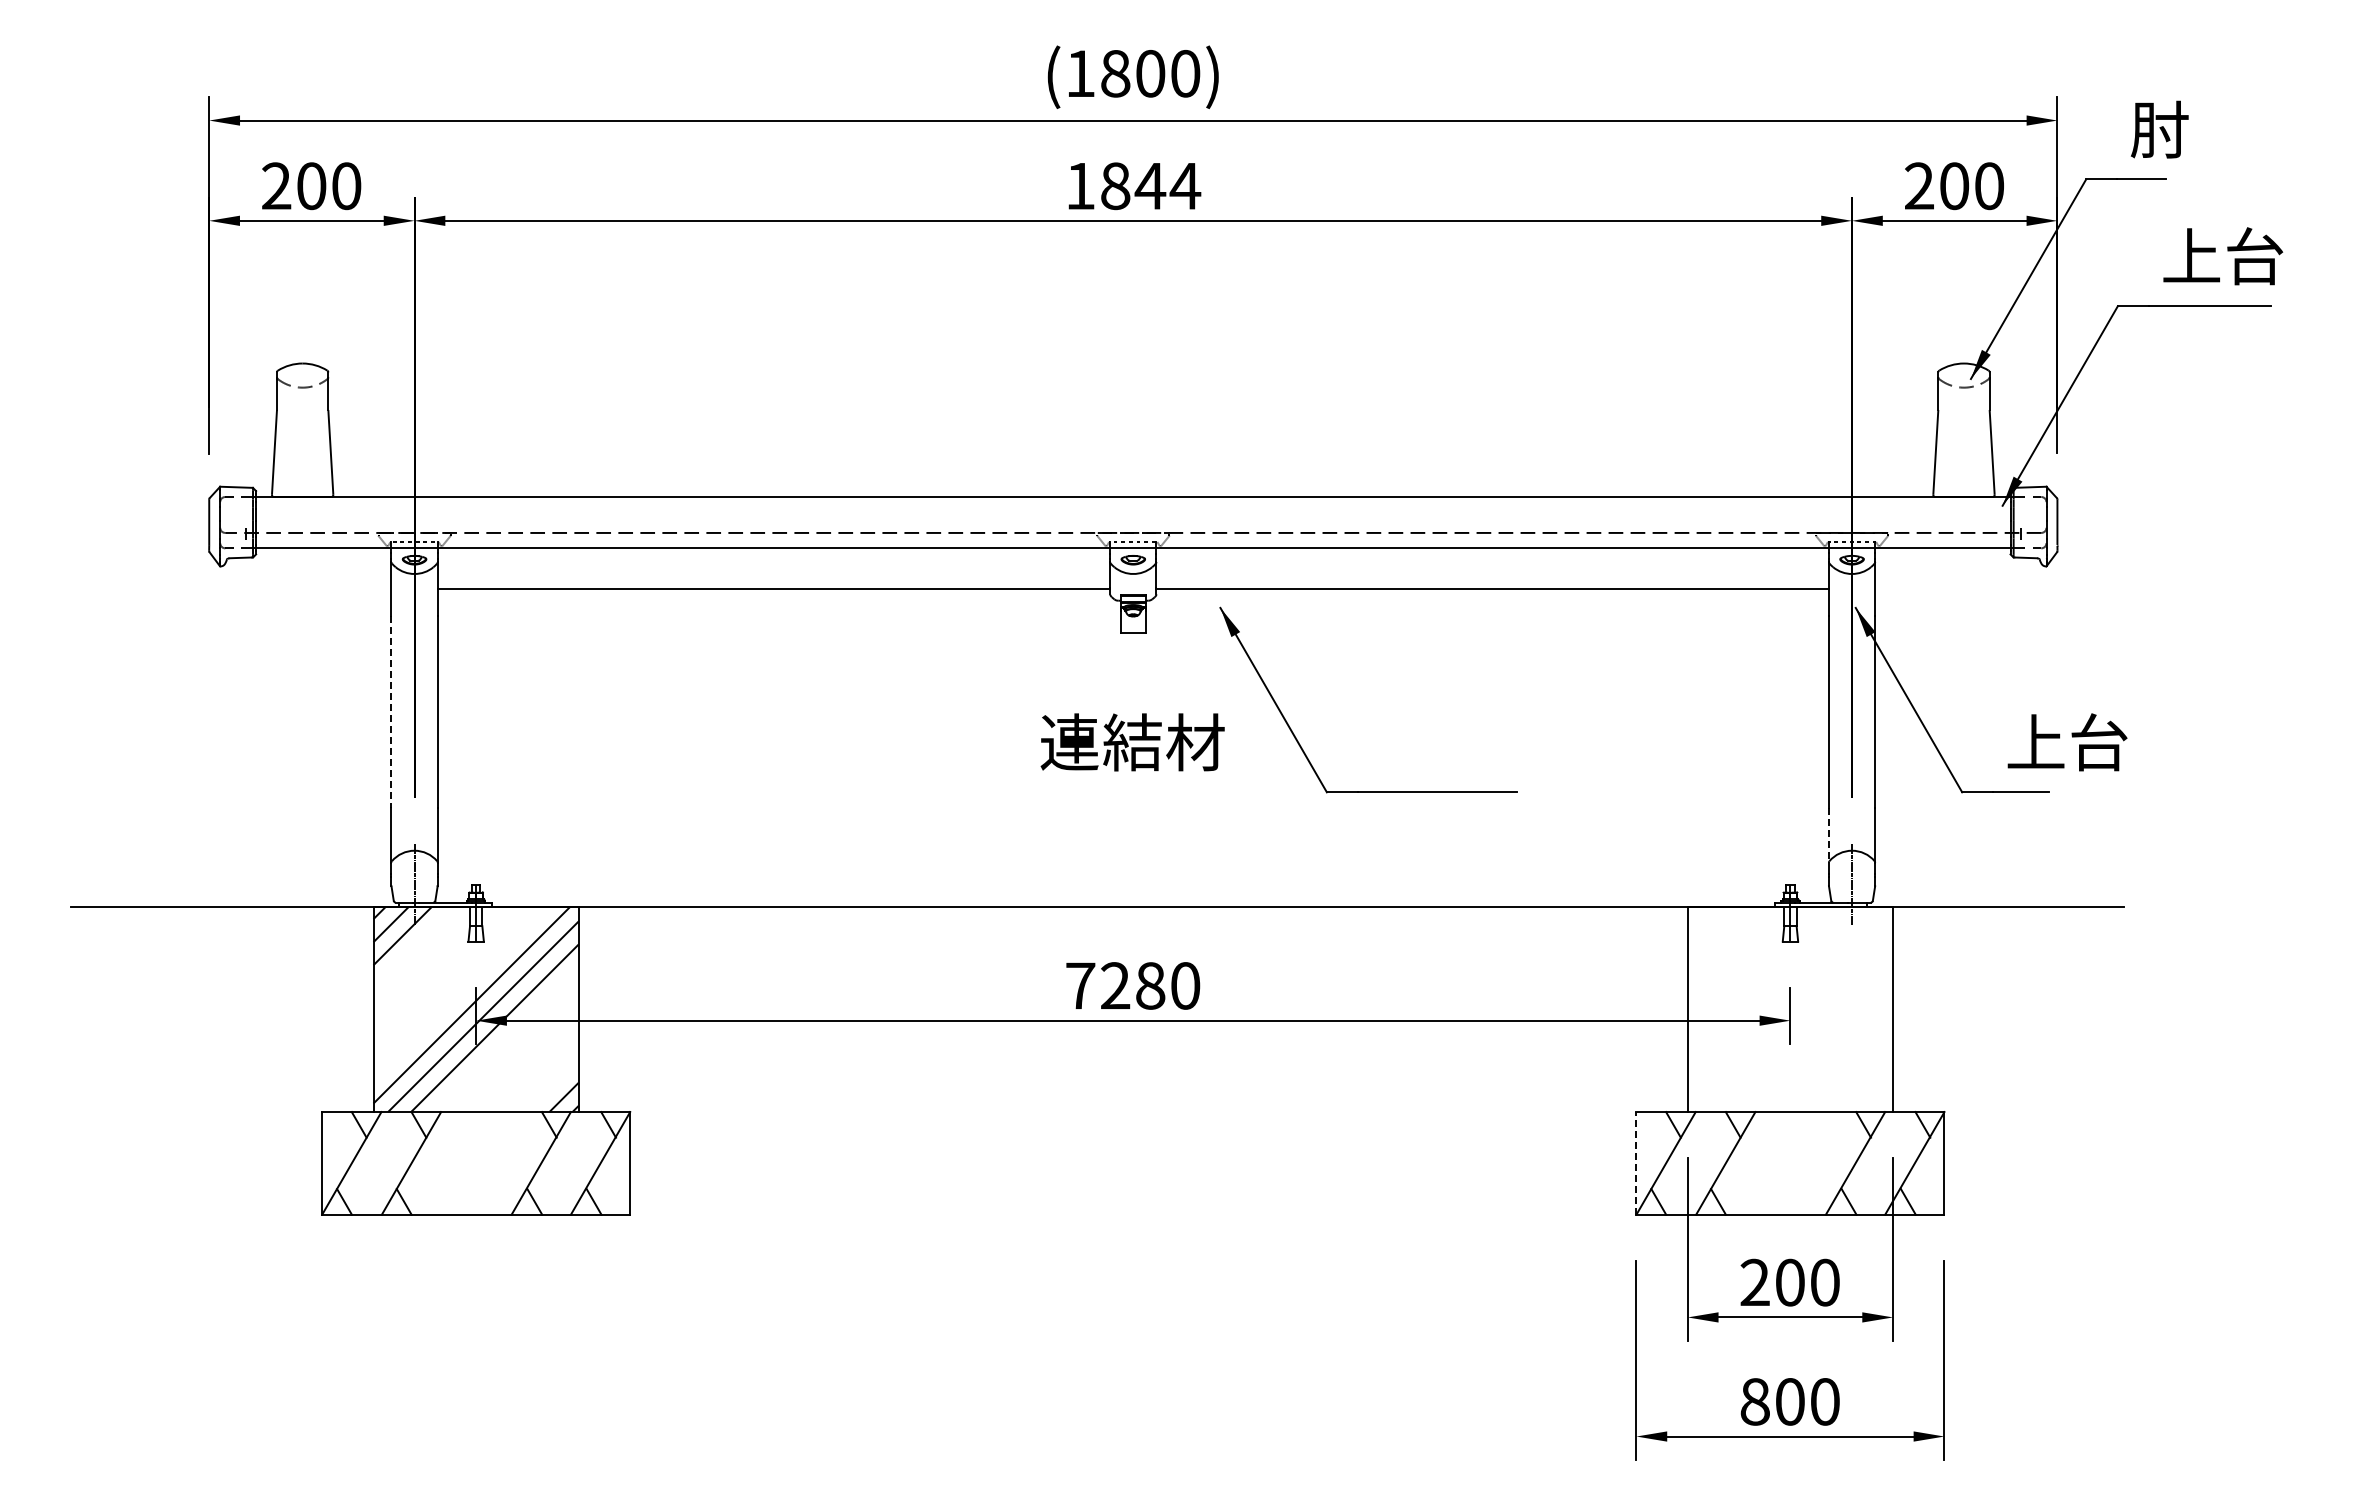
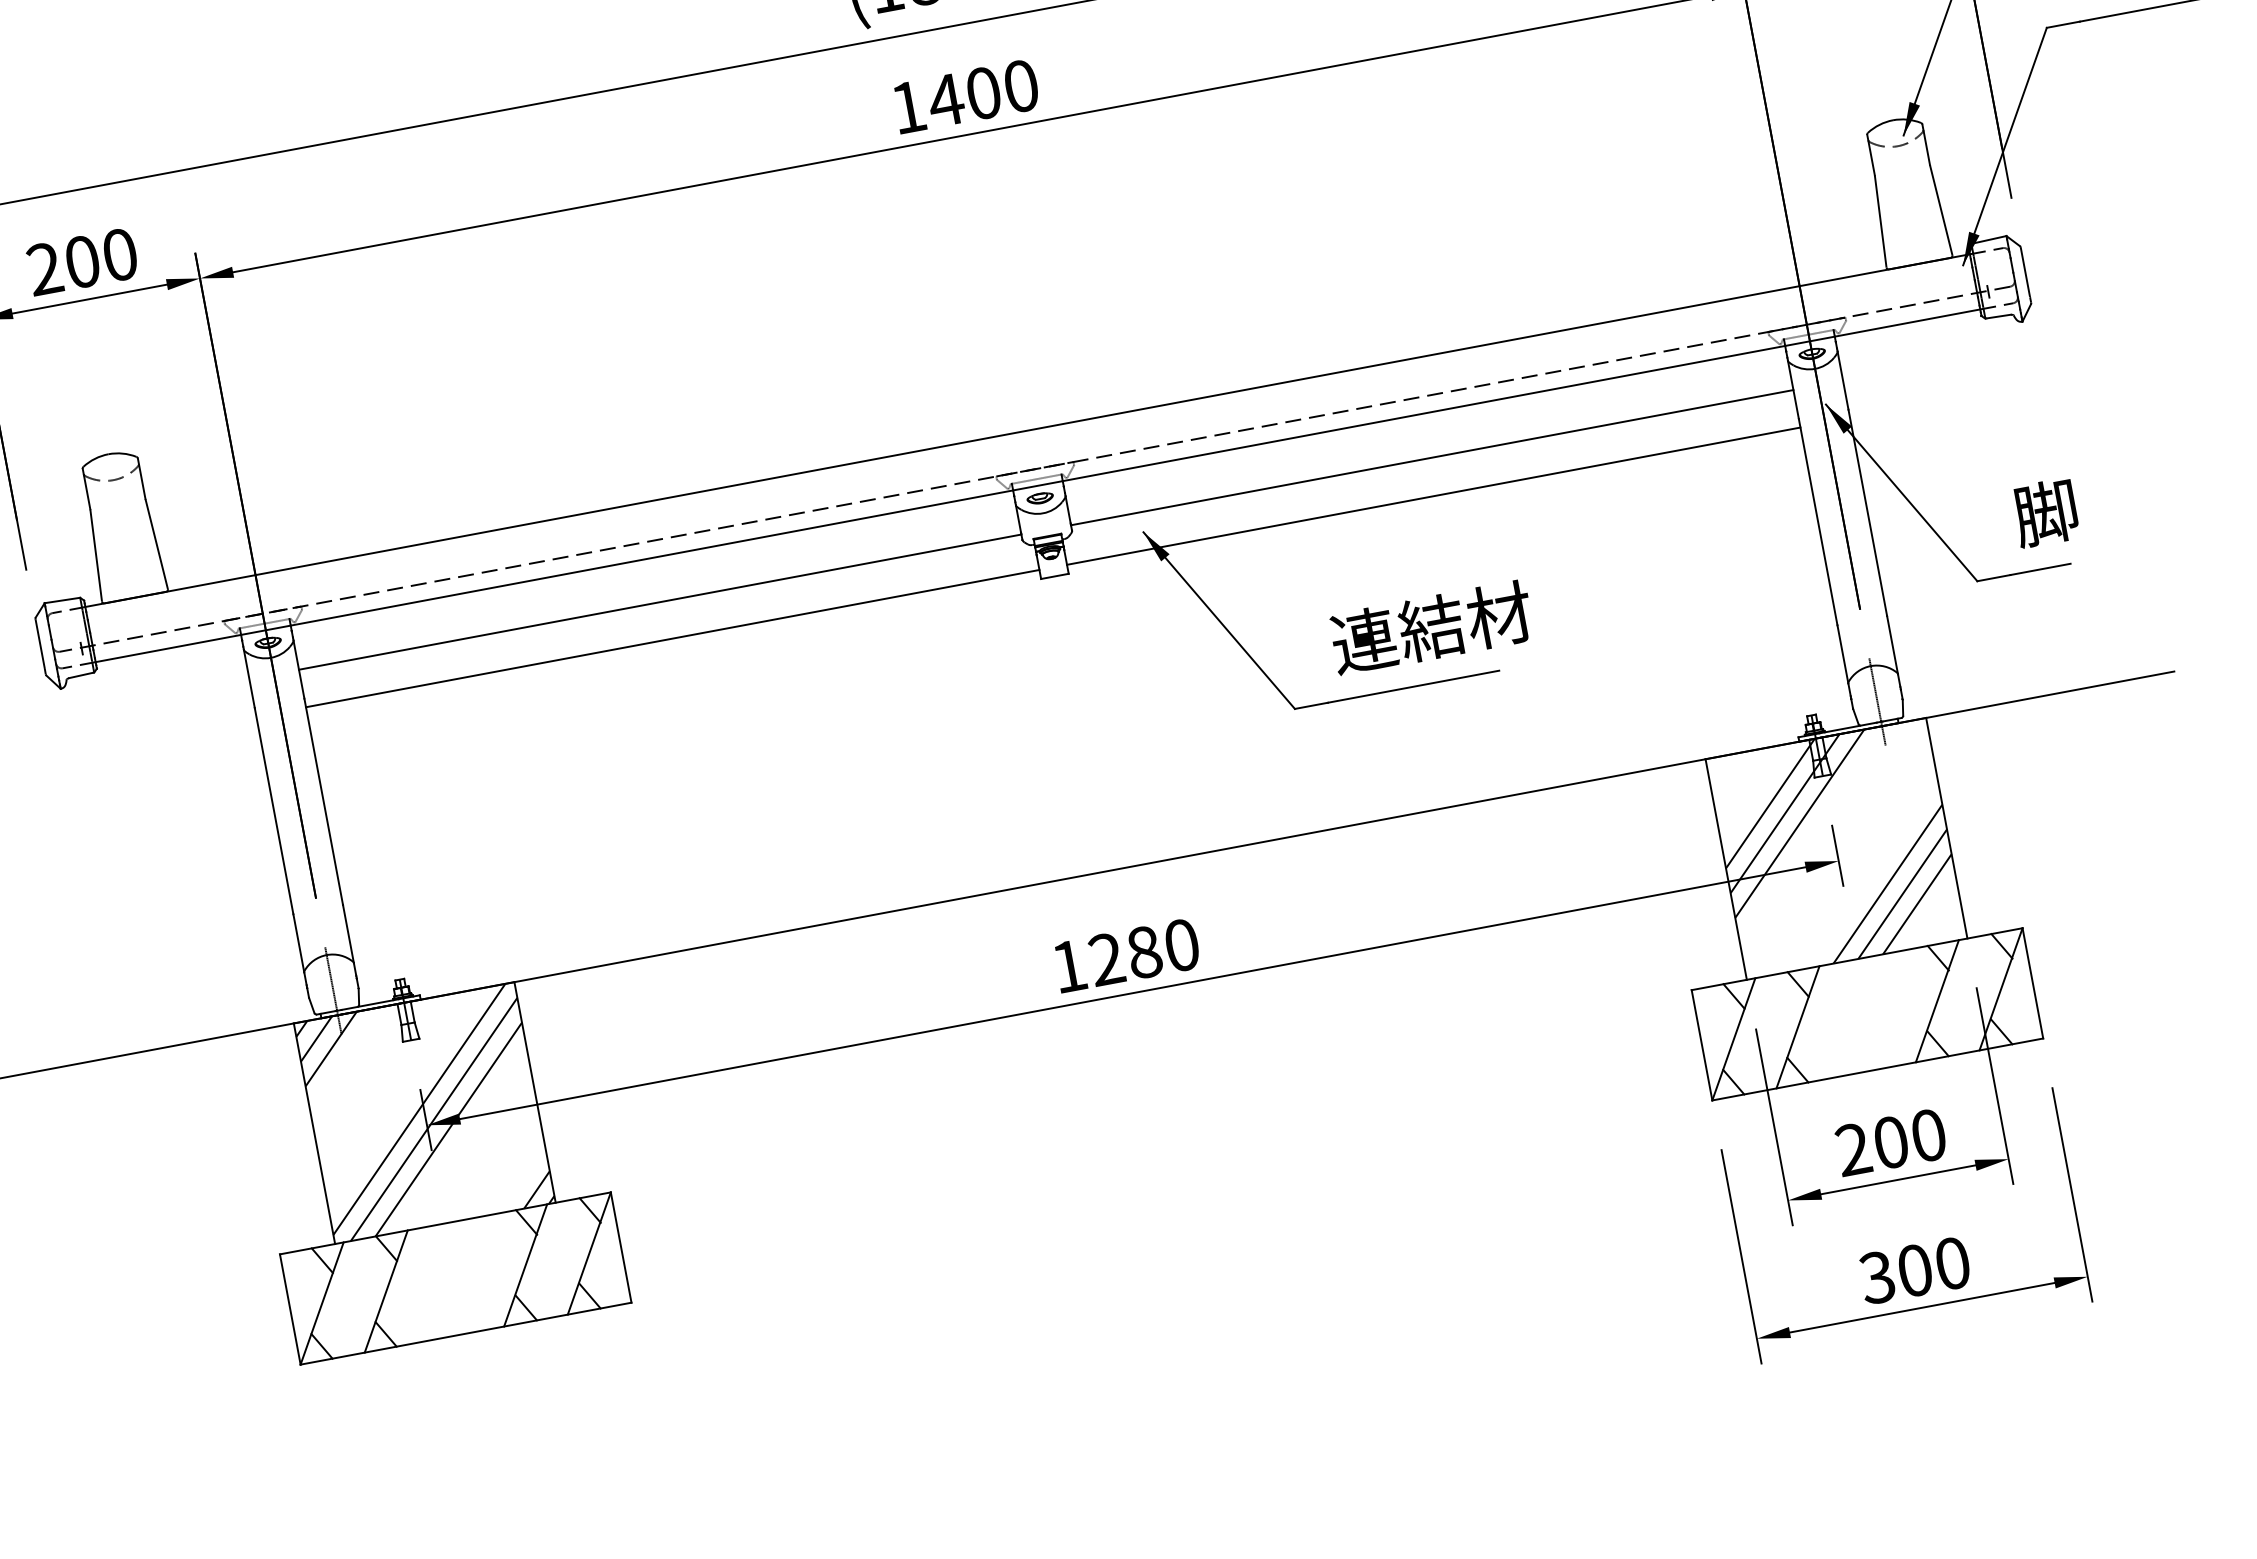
text: (1150, 186) -> (983, 93), 1844 -> 1400
line: (778, 624) -> (672, 638), added
line: (1487, 624) -> (1433, 496), added
line: (391, 712) -> (274, 811), dashed -> solid
text: (1132, 742) -> (1431, 627), moved
text: (2066, 742) -> (2079, 506), 上台 -> 脚
line: (1828, 836) -> (1842, 655), dashed -> solid
text: (1080, 985) -> (1069, 965), 7280 -> 1280
hatch: (1790, 1009) -> (1836, 849), added
line: (1636, 1162) -> (1701, 1044), dashed -> solid
text: (1754, 1401) -> (1876, 1277), 800 -> 300

